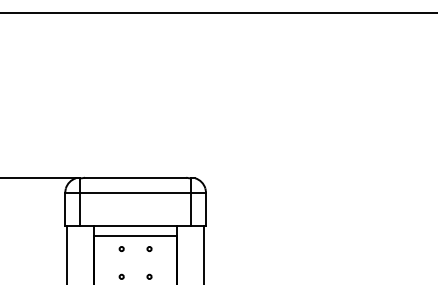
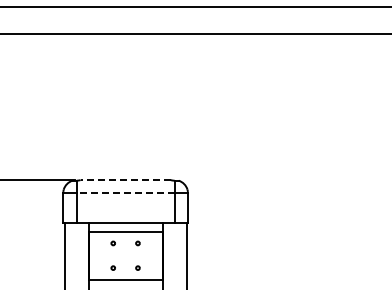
line: (135, 178) -> (125, 180), solid -> dashed
line: (135, 192) -> (125, 193), solid -> dashed

